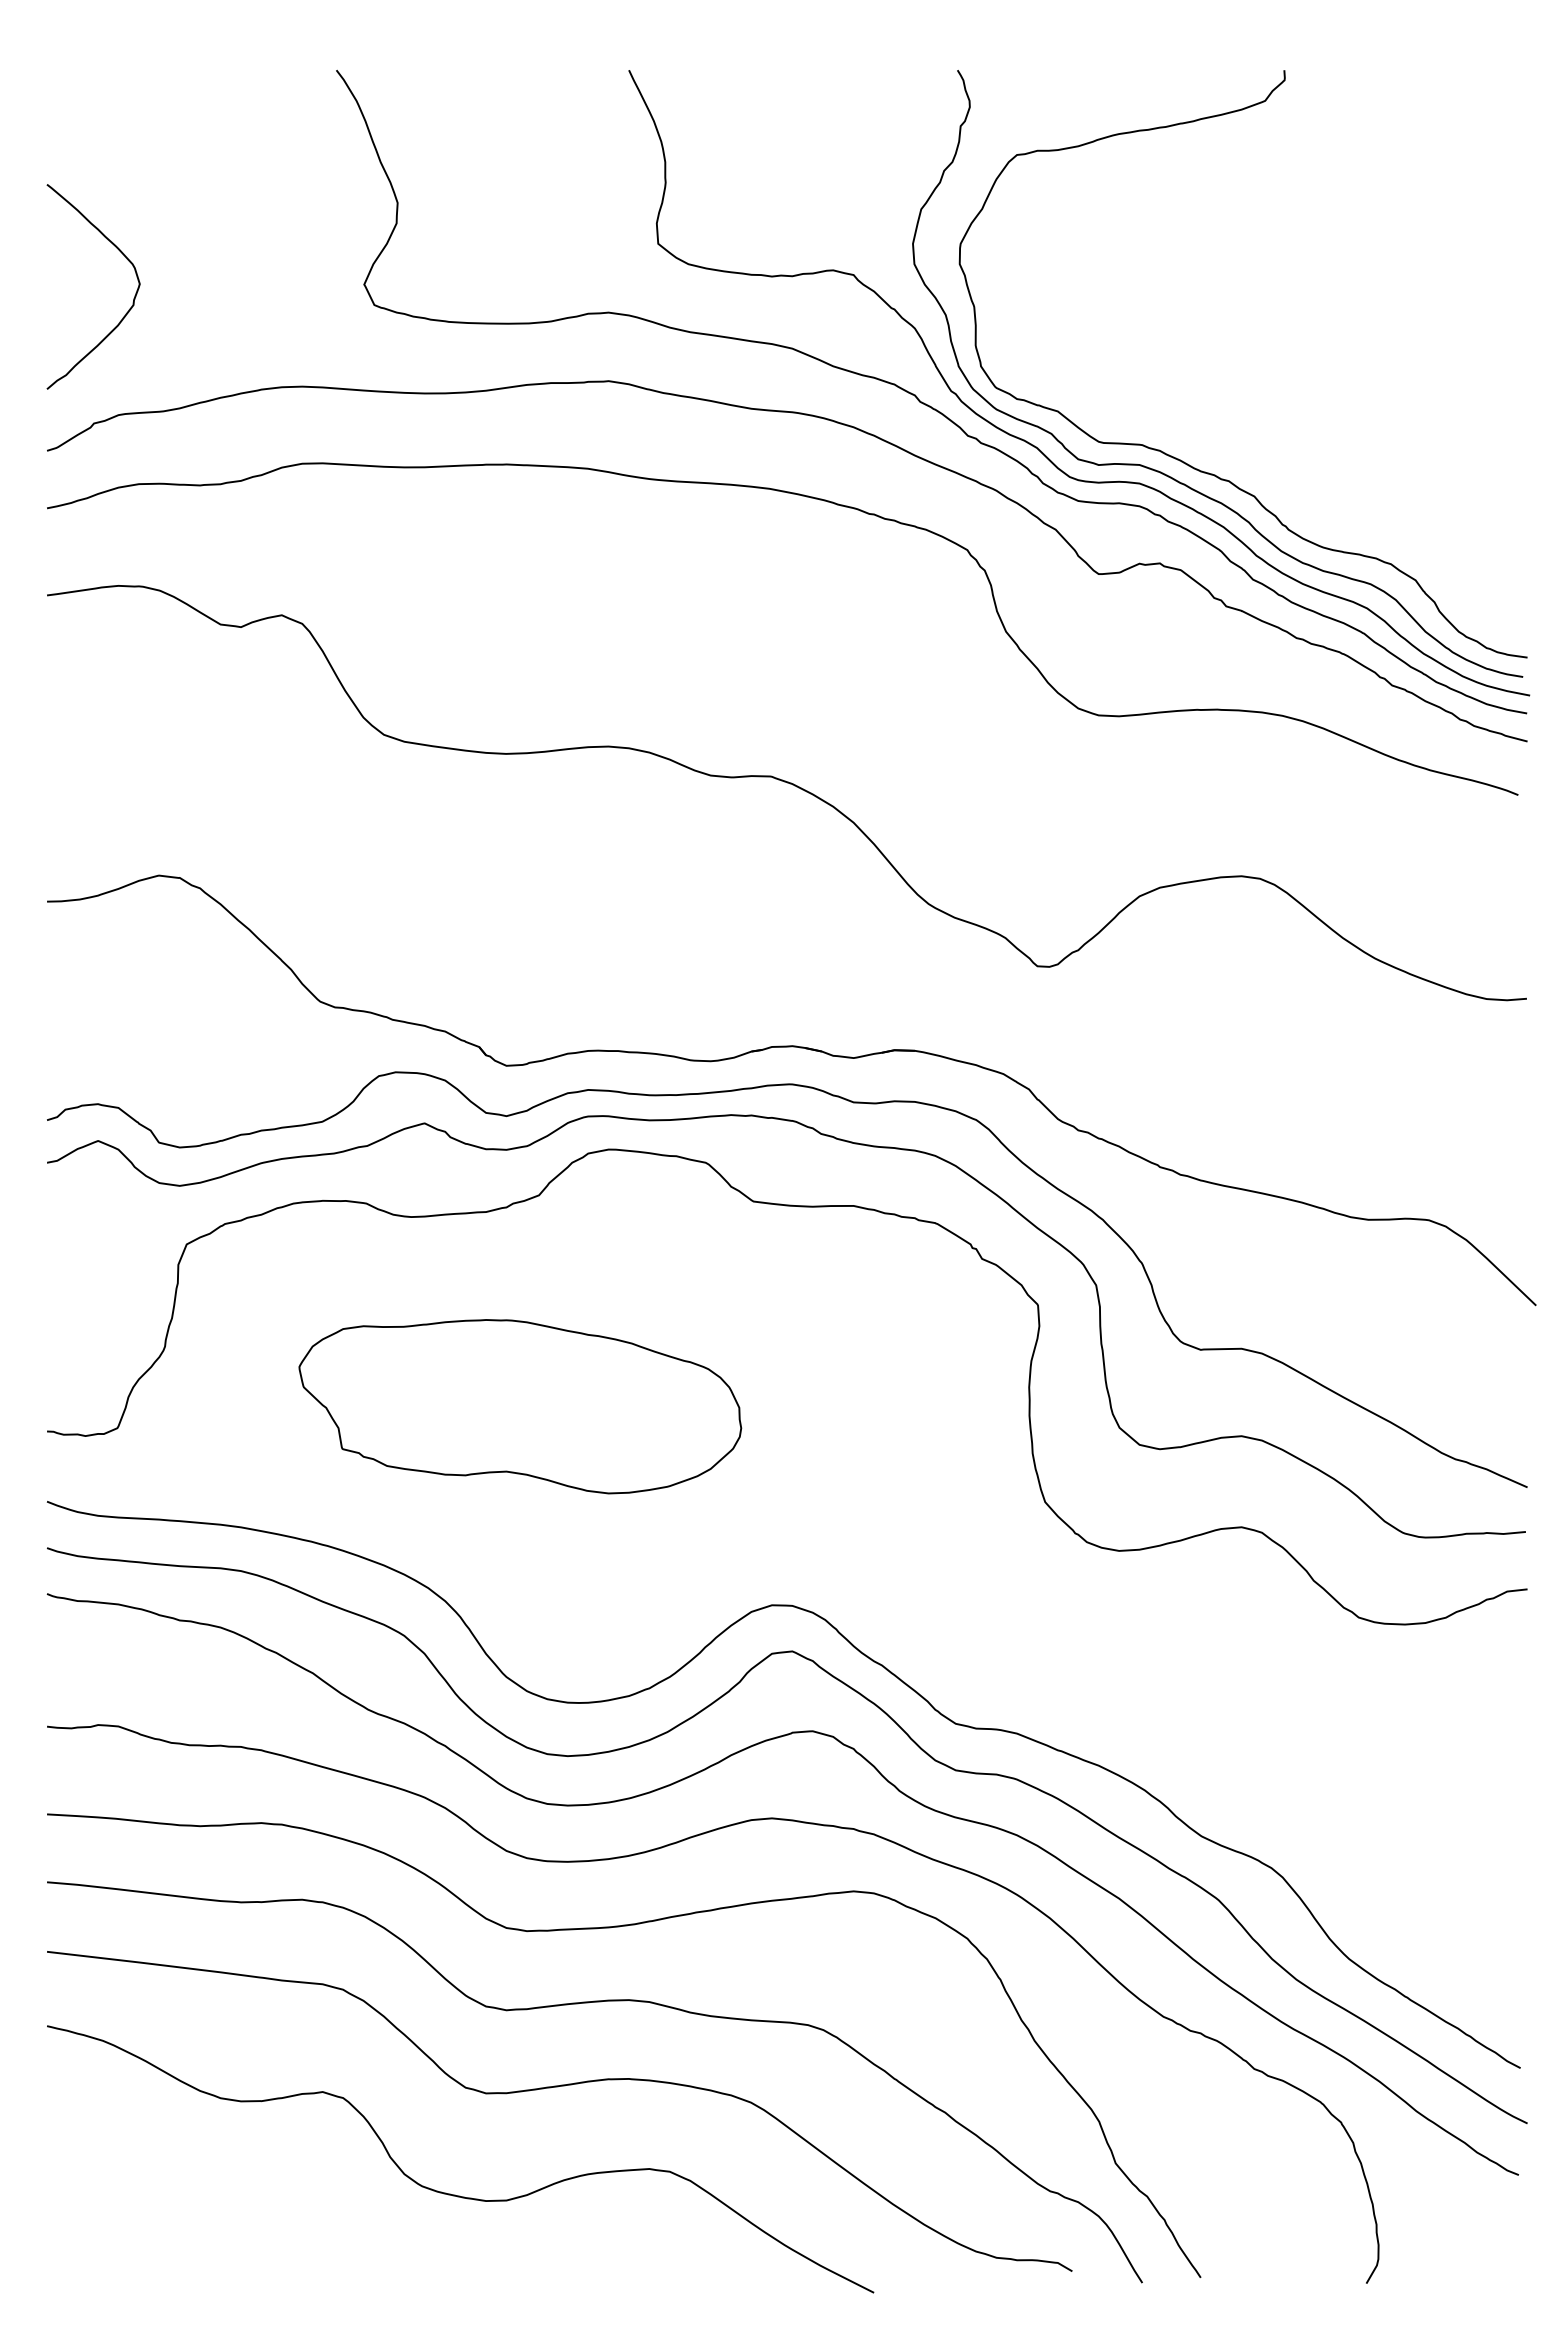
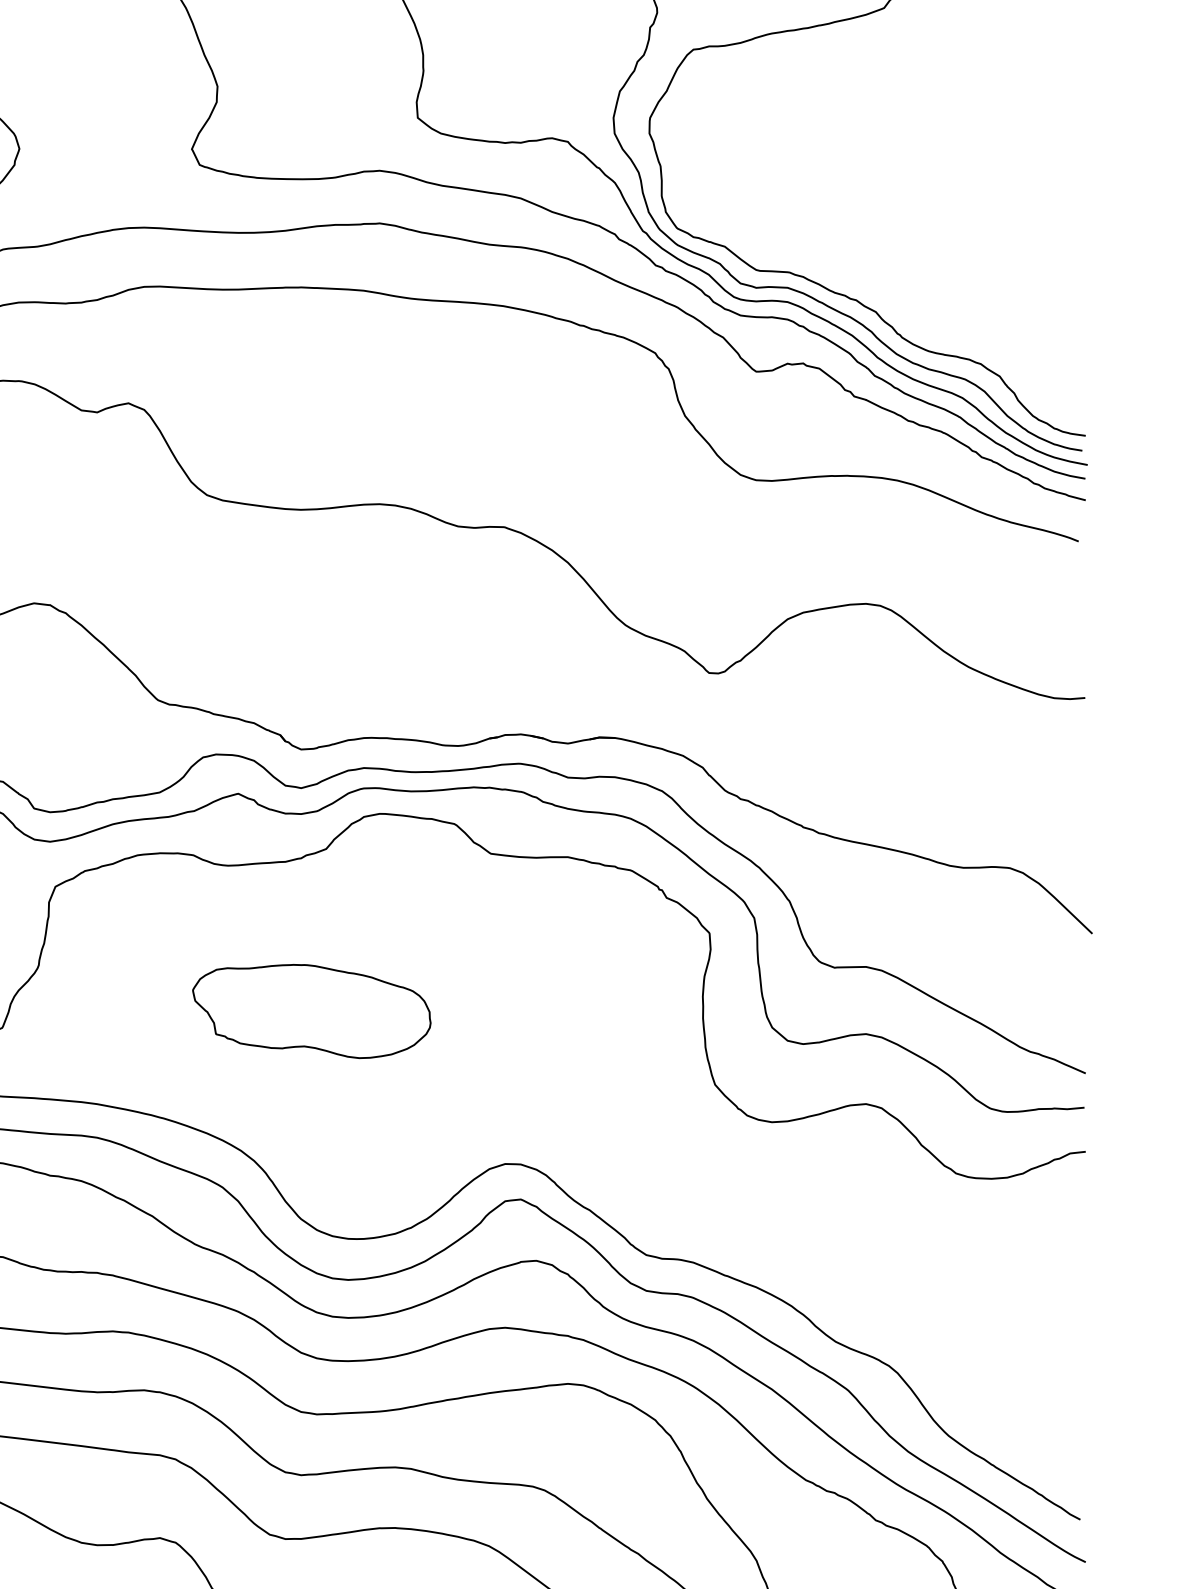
part: (520, 1406) -> (311, 1011), size x0.7

